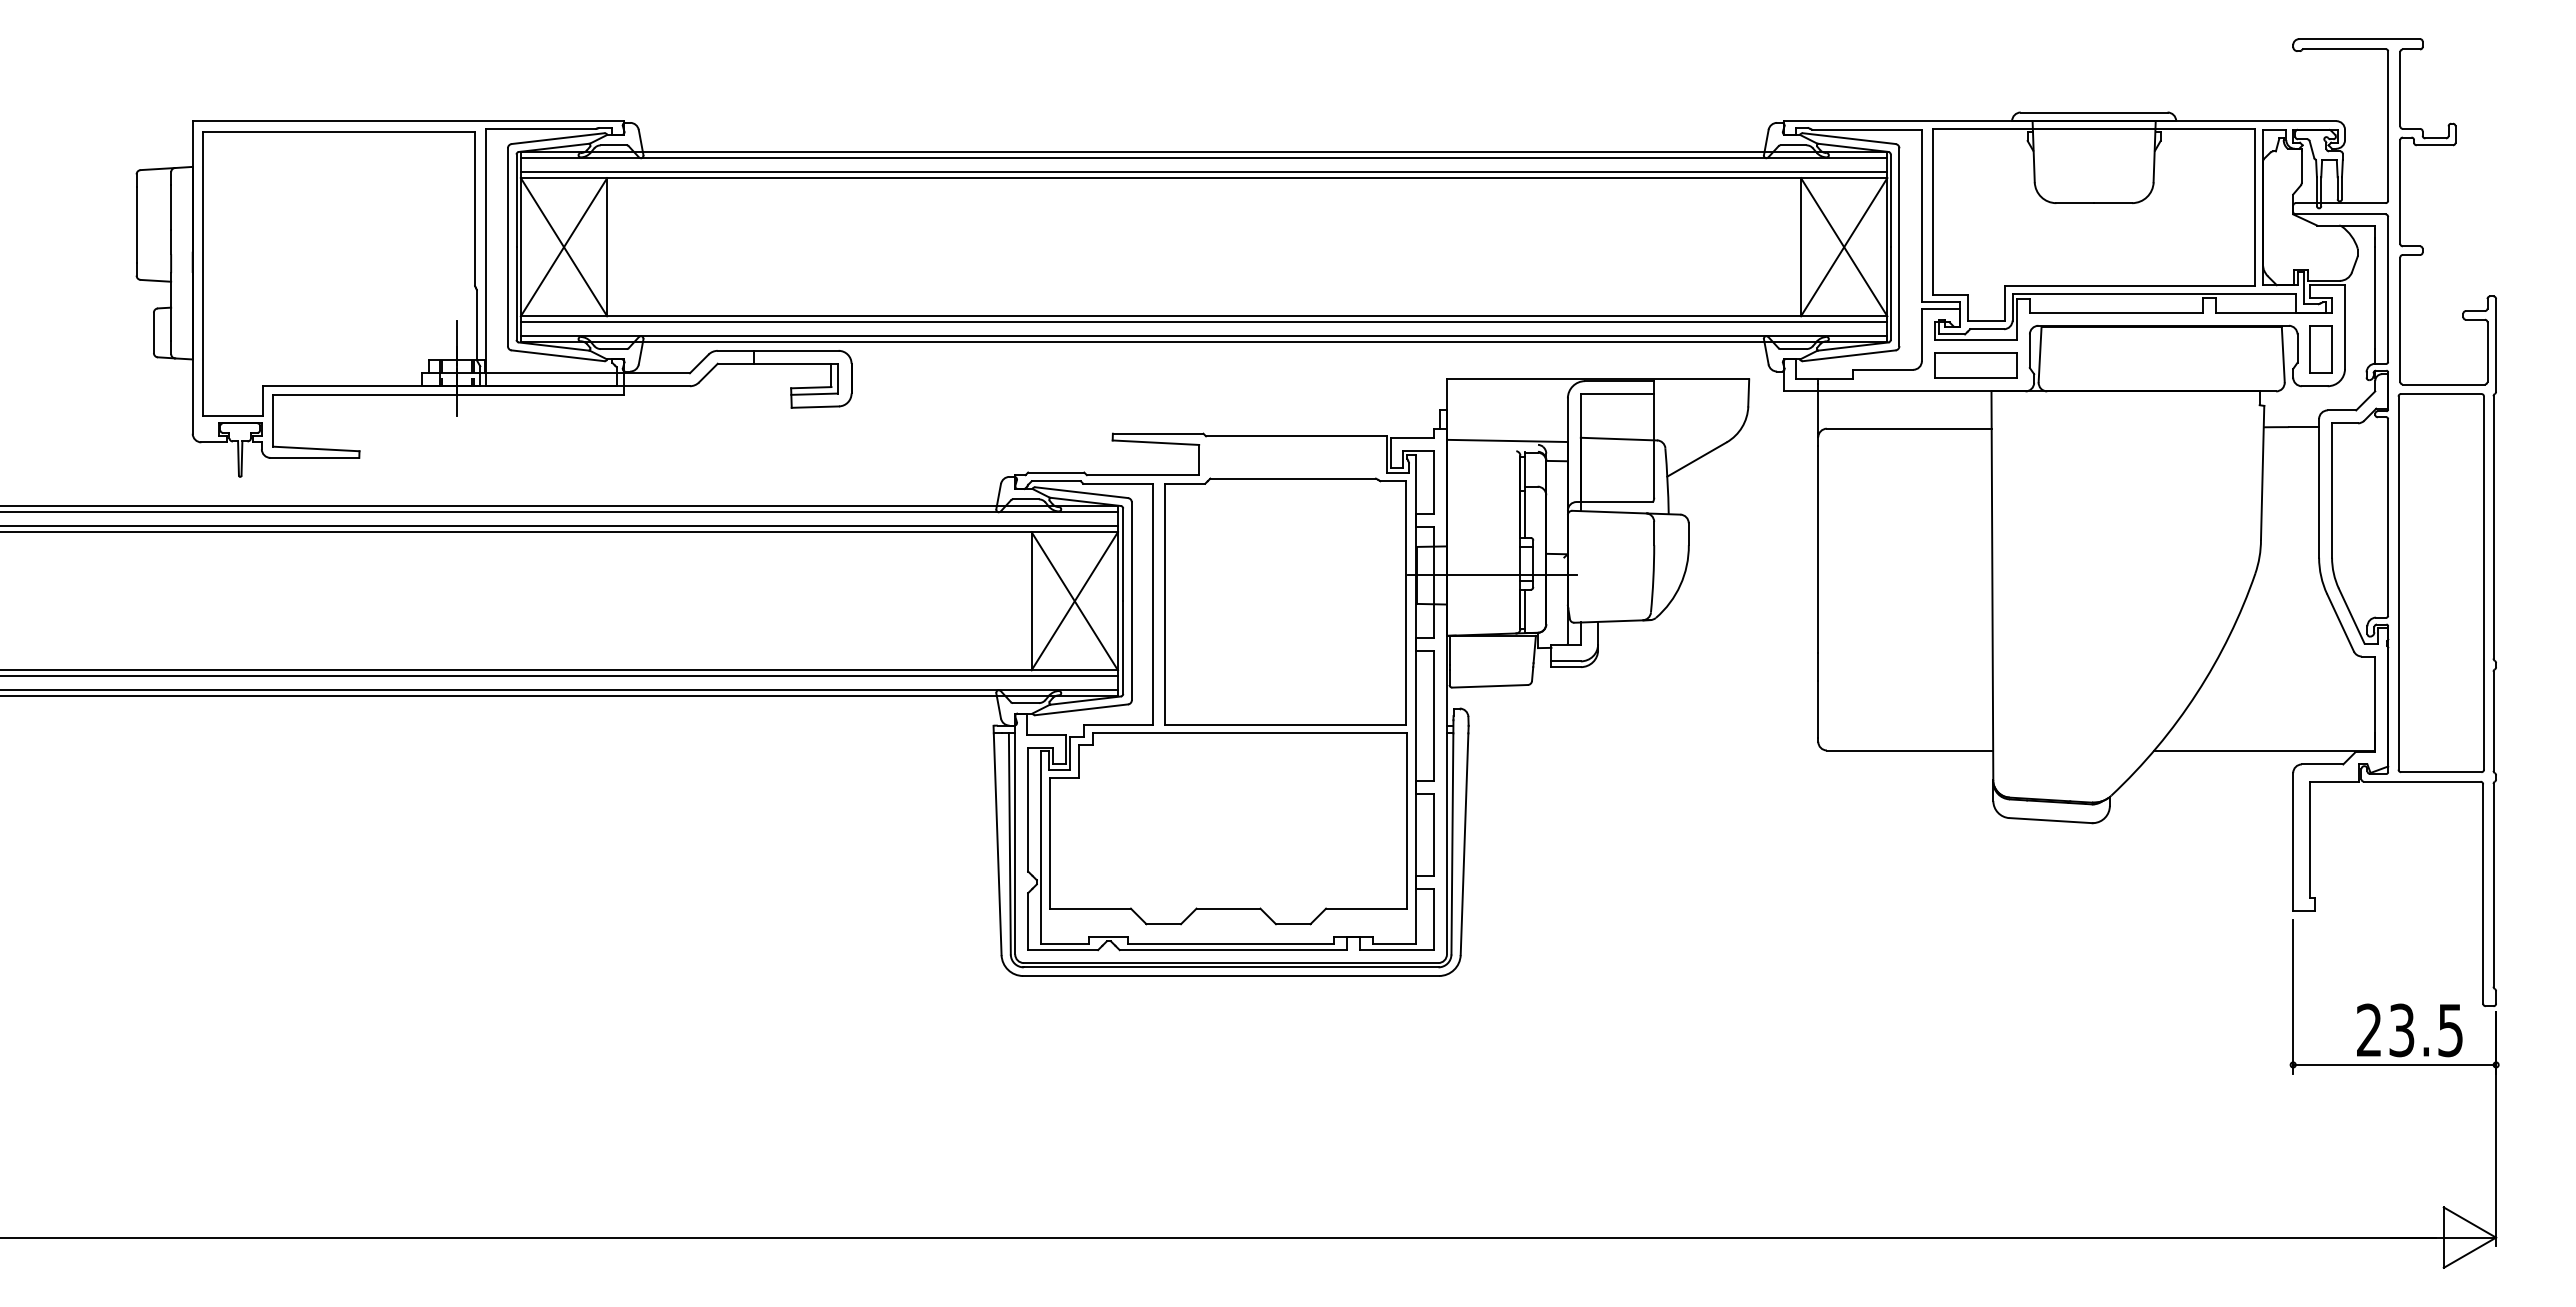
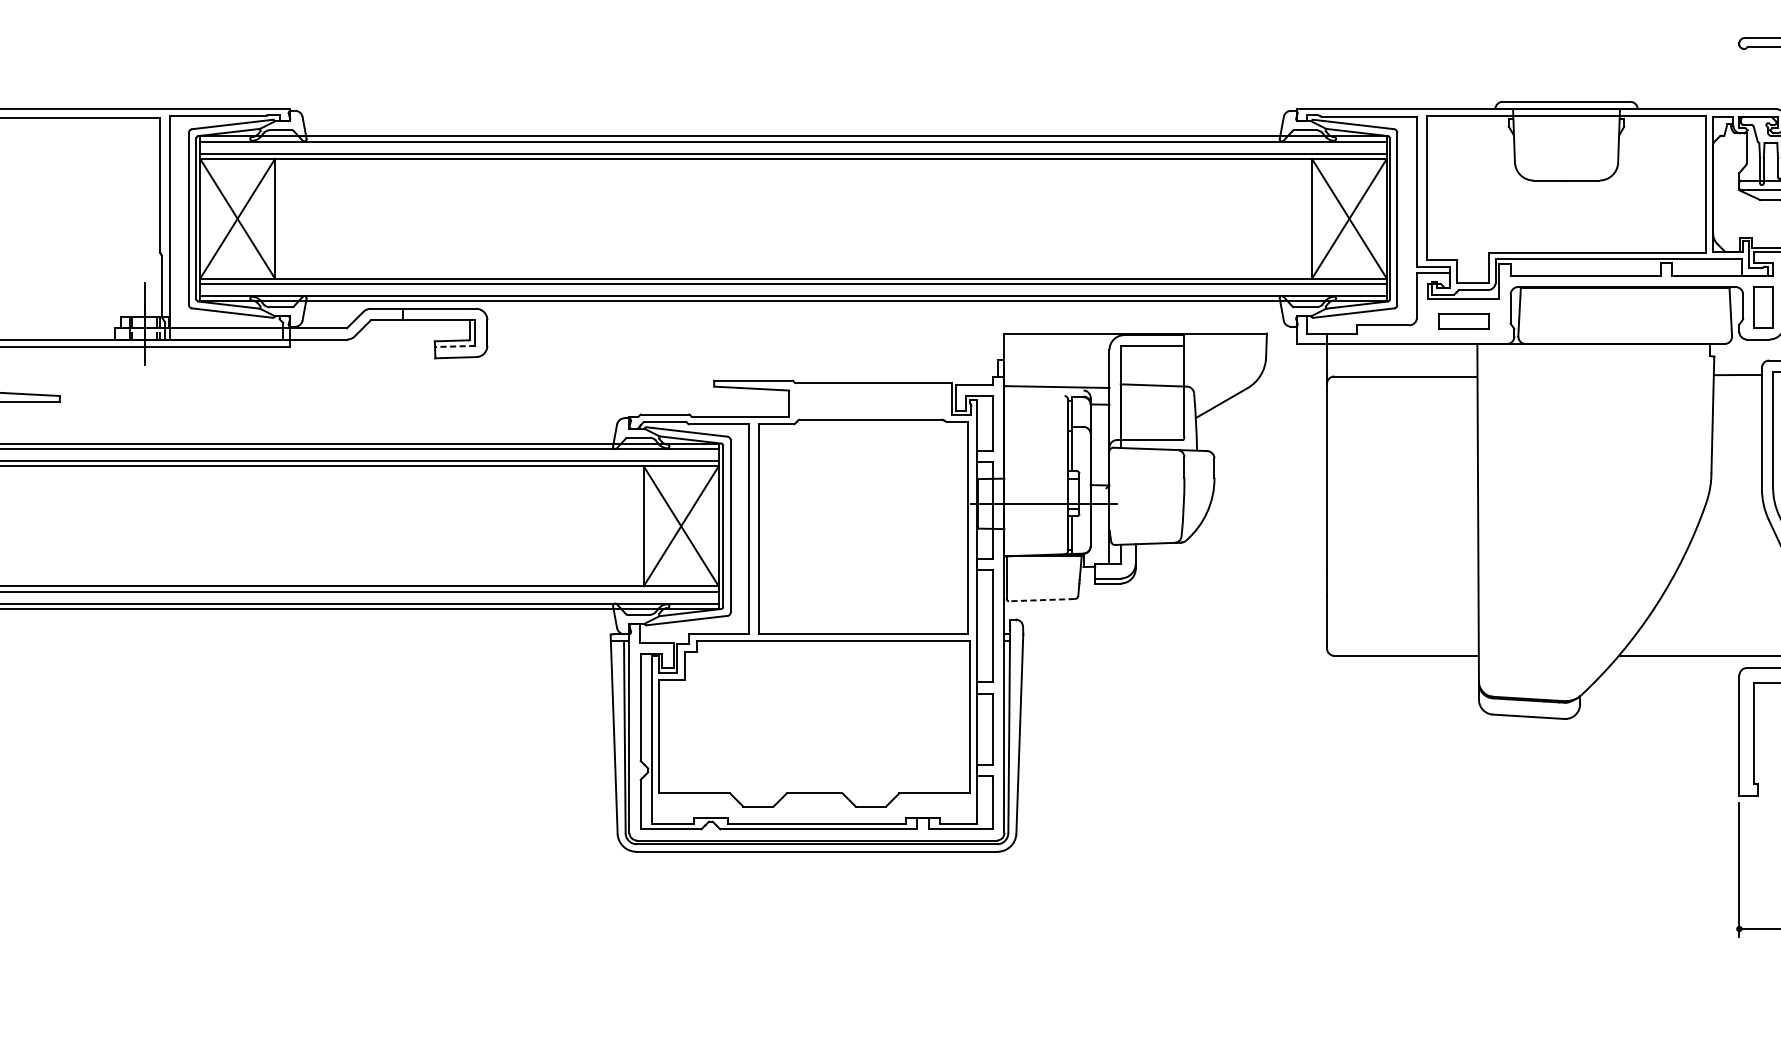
part: (1975, 365) -> (1463, 321), size x0.7
line: (813, 394) -> (454, 346), solid -> dashed
line: (1490, 686) -> (1042, 600), solid -> dashed

